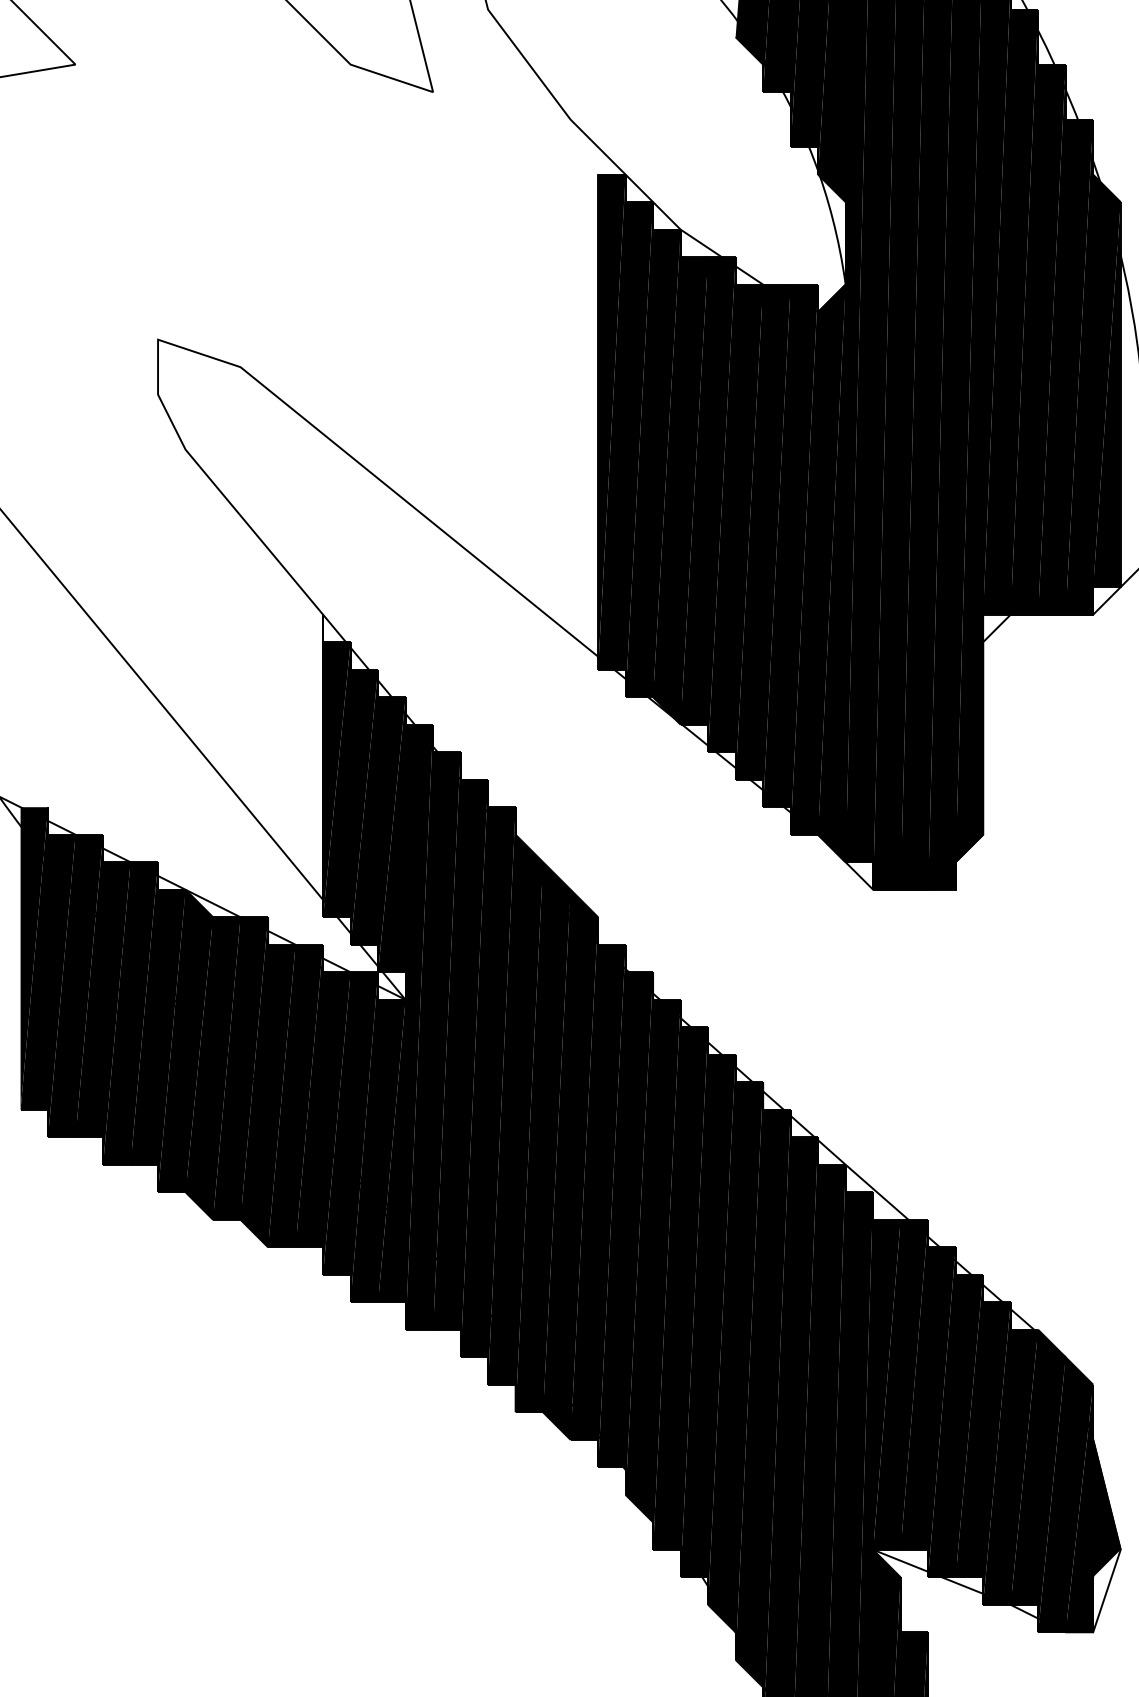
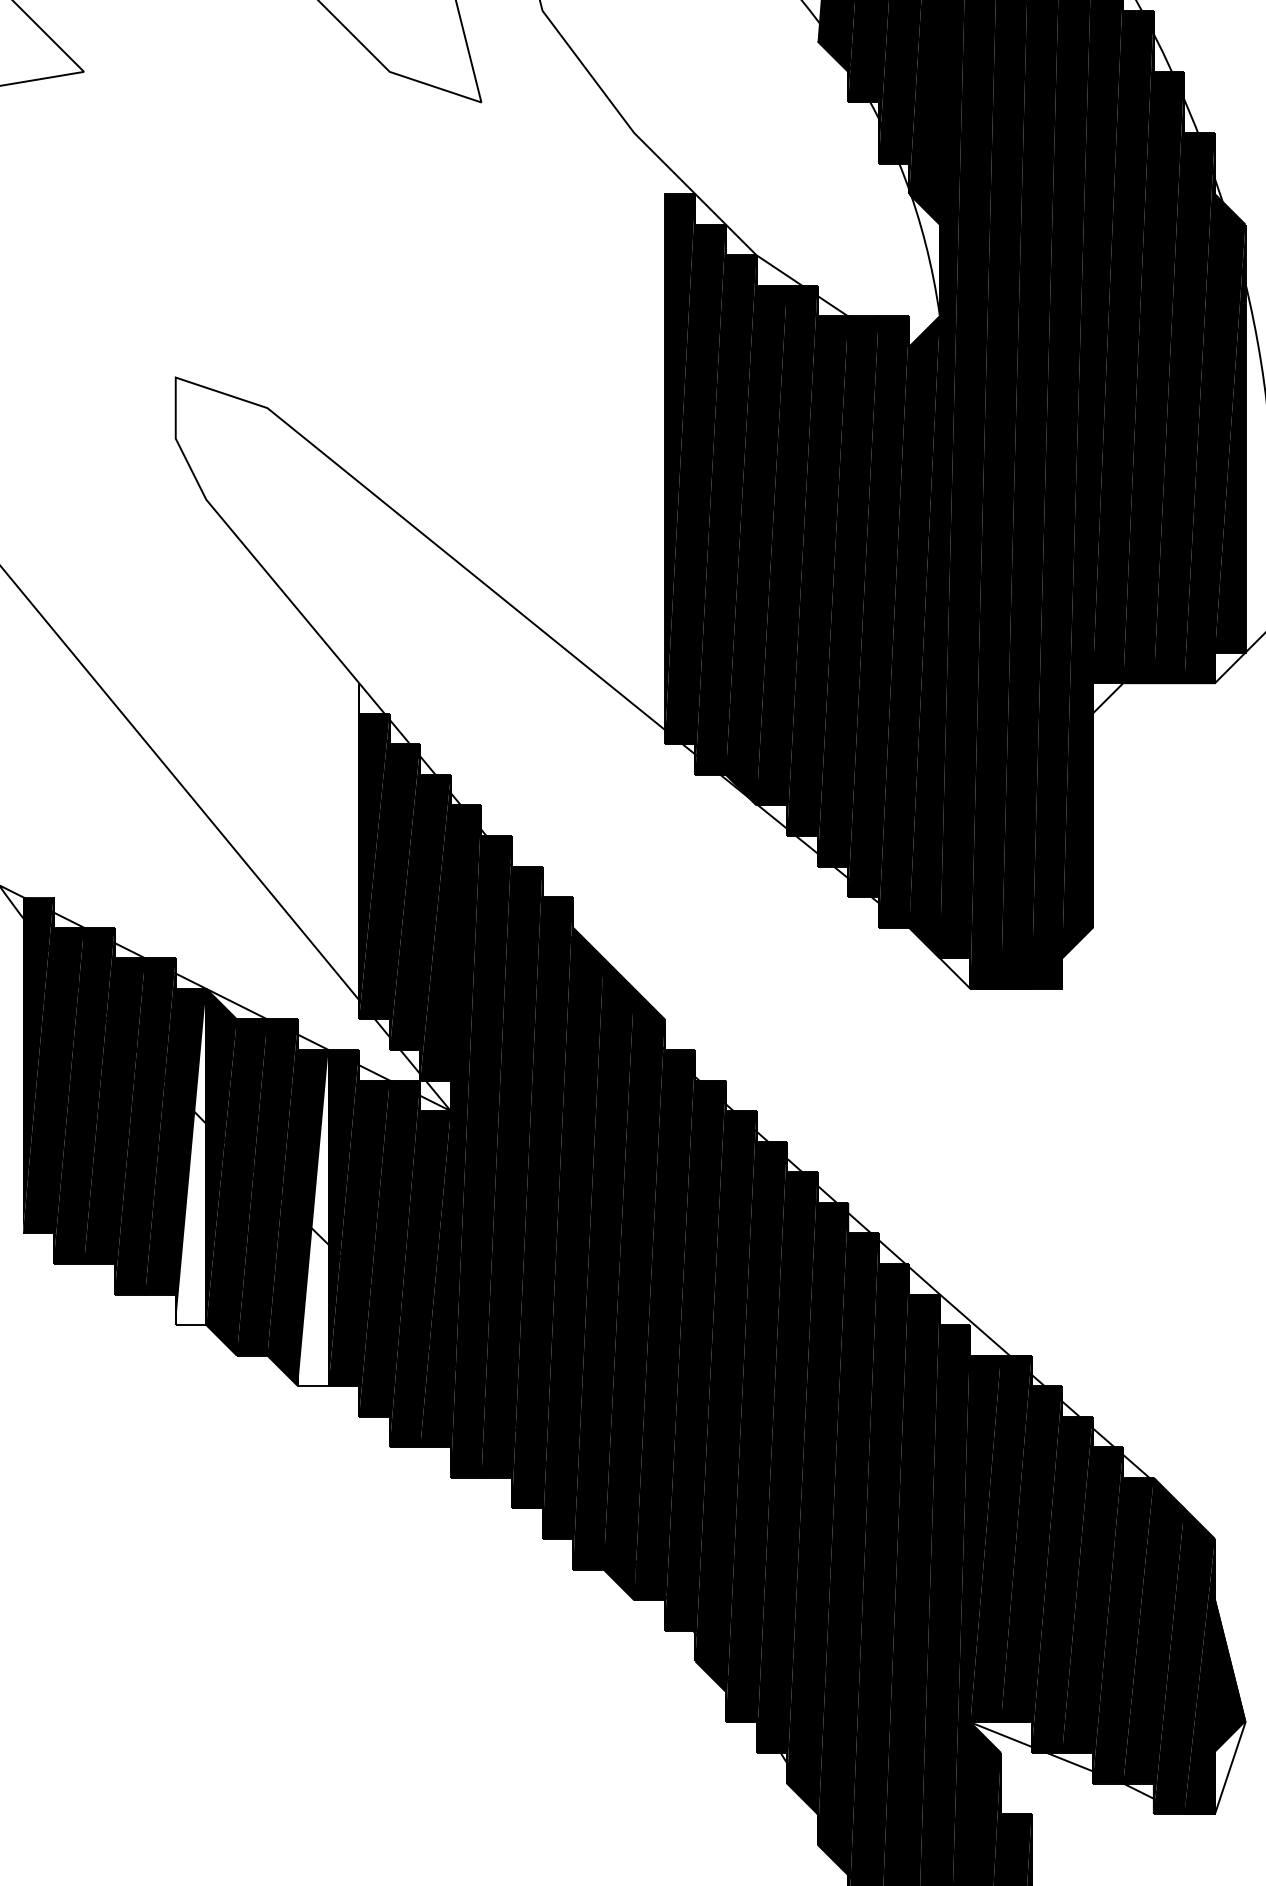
fill: (171, 1040) -> (190, 1156), removed
fill: (281, 1095) -> (312, 1217), removed

